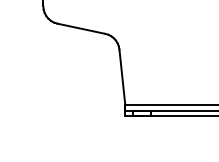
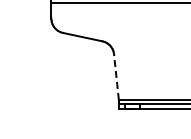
line: (122, 76) -> (116, 76), solid -> dashed

